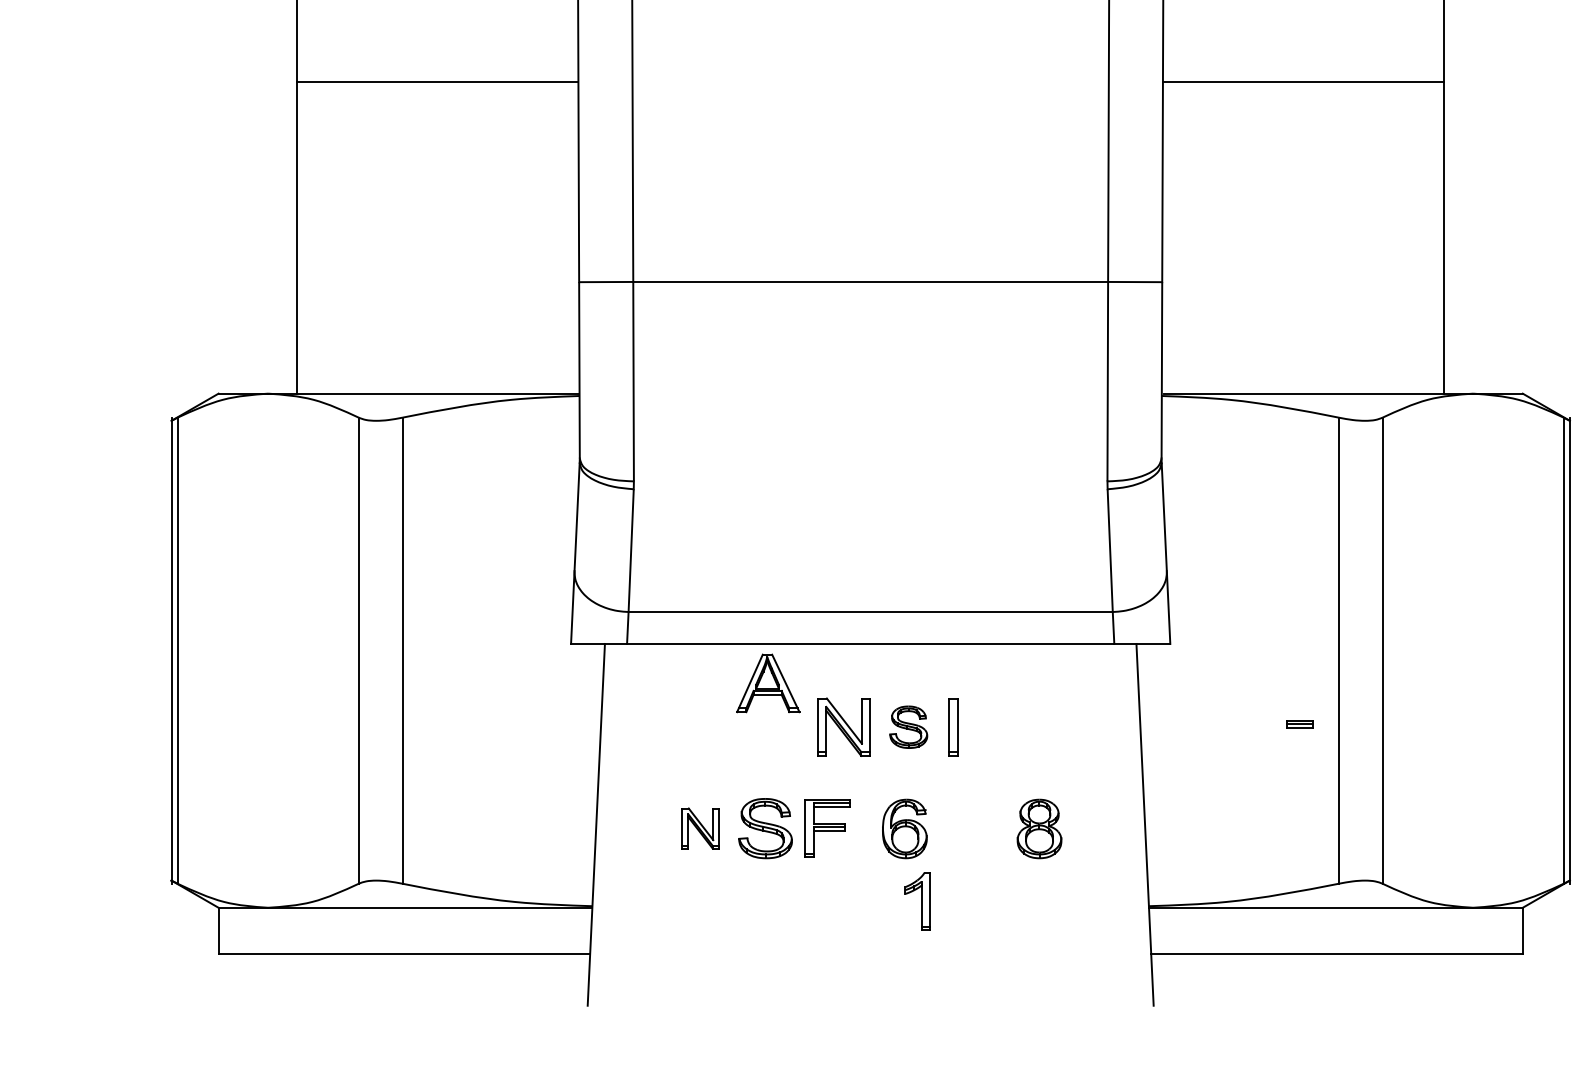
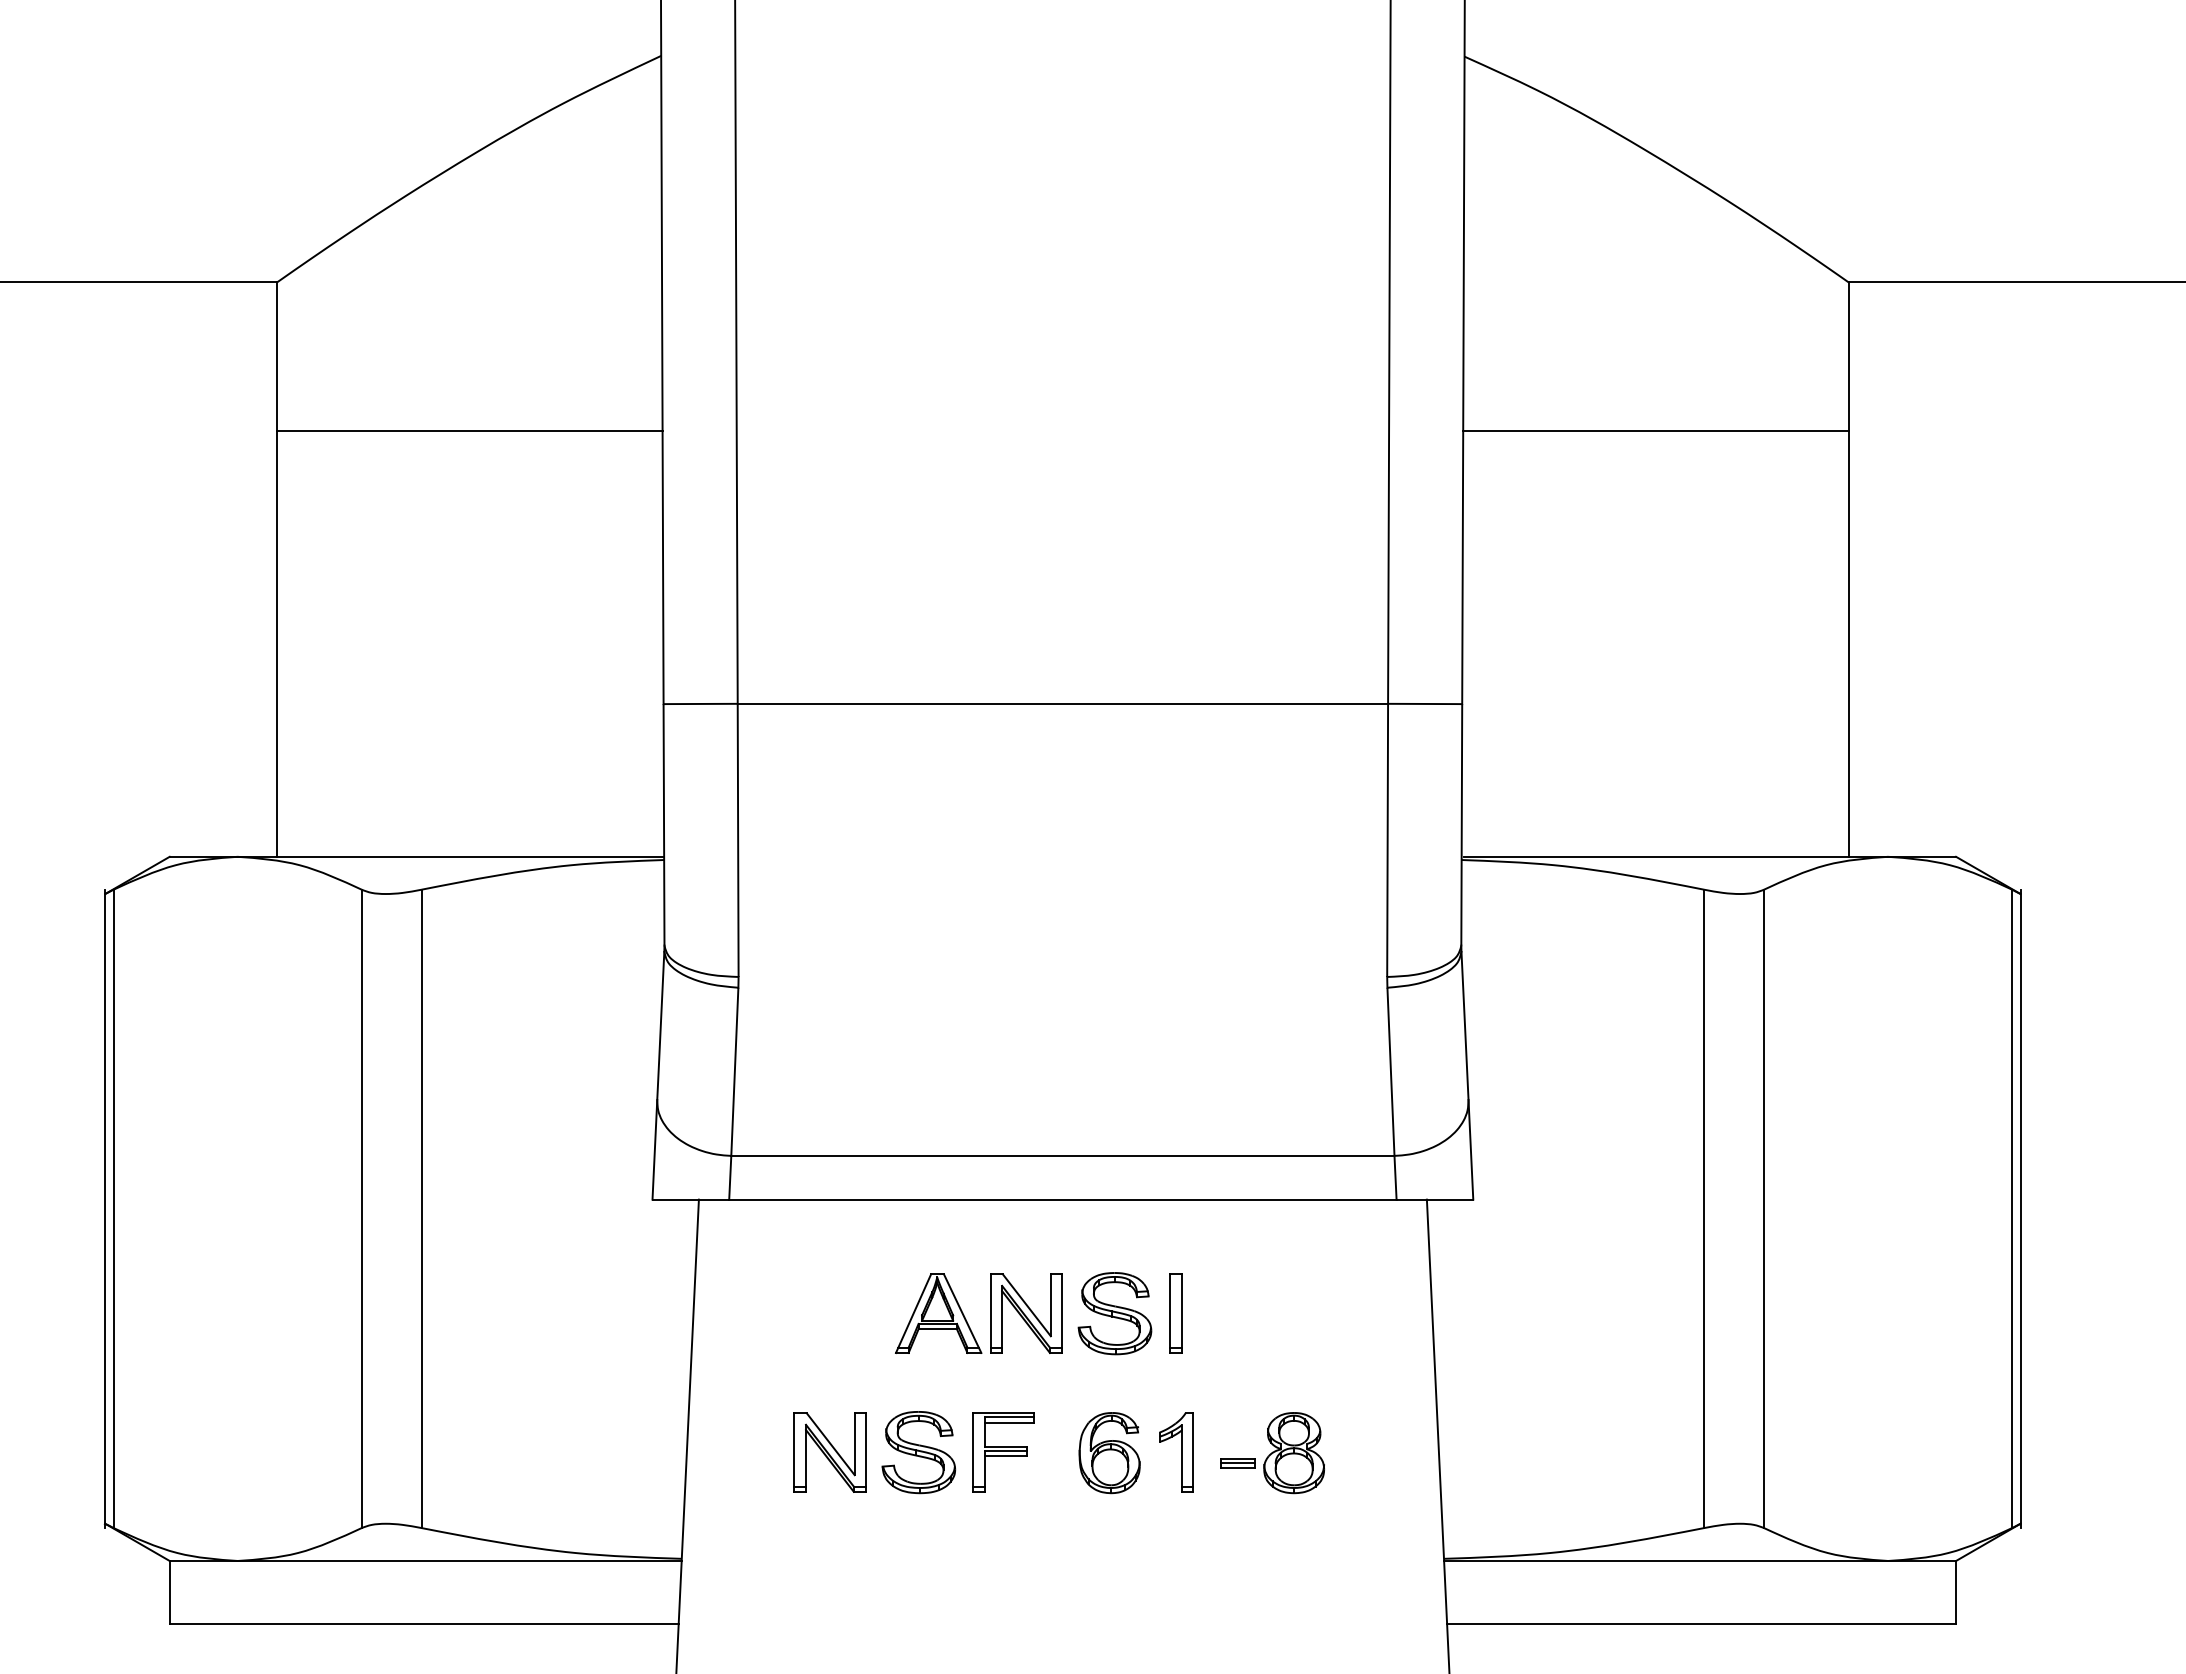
part: (768, 683) -> (938, 1313), moved
part: (1299, 724) -> (1237, 1463), moved
part: (908, 727) -> (1114, 1313), size x1.43
part: (700, 828) -> (829, 1452), size x1.43
part: (917, 901) -> (1176, 1452), moved

